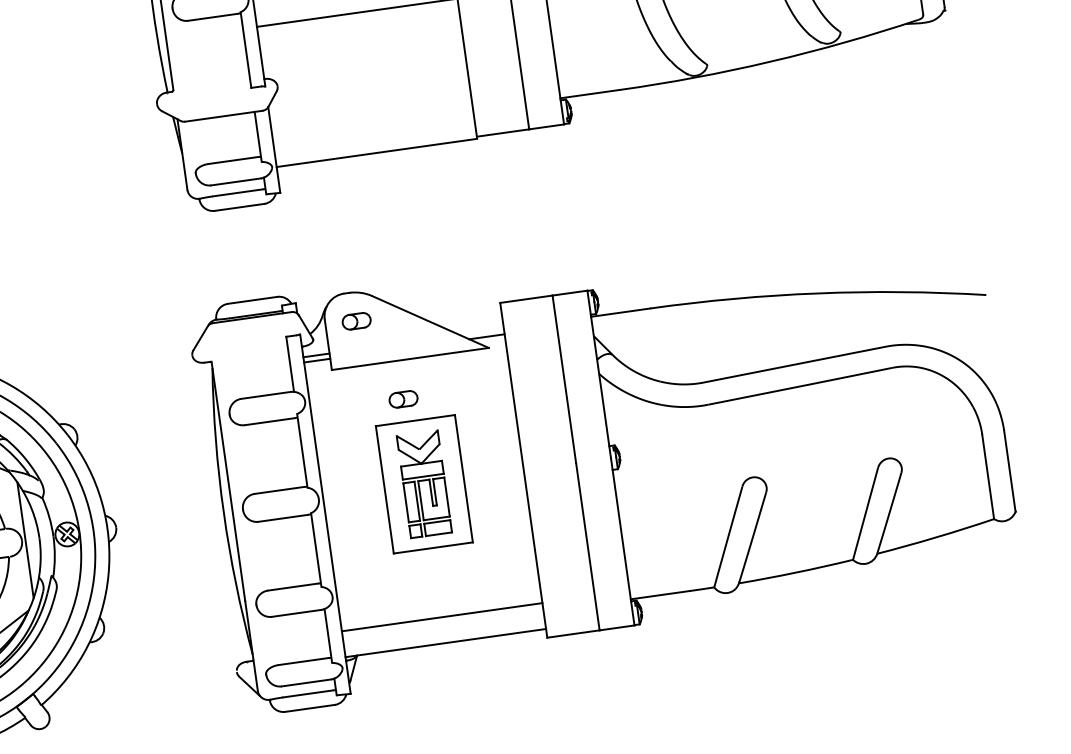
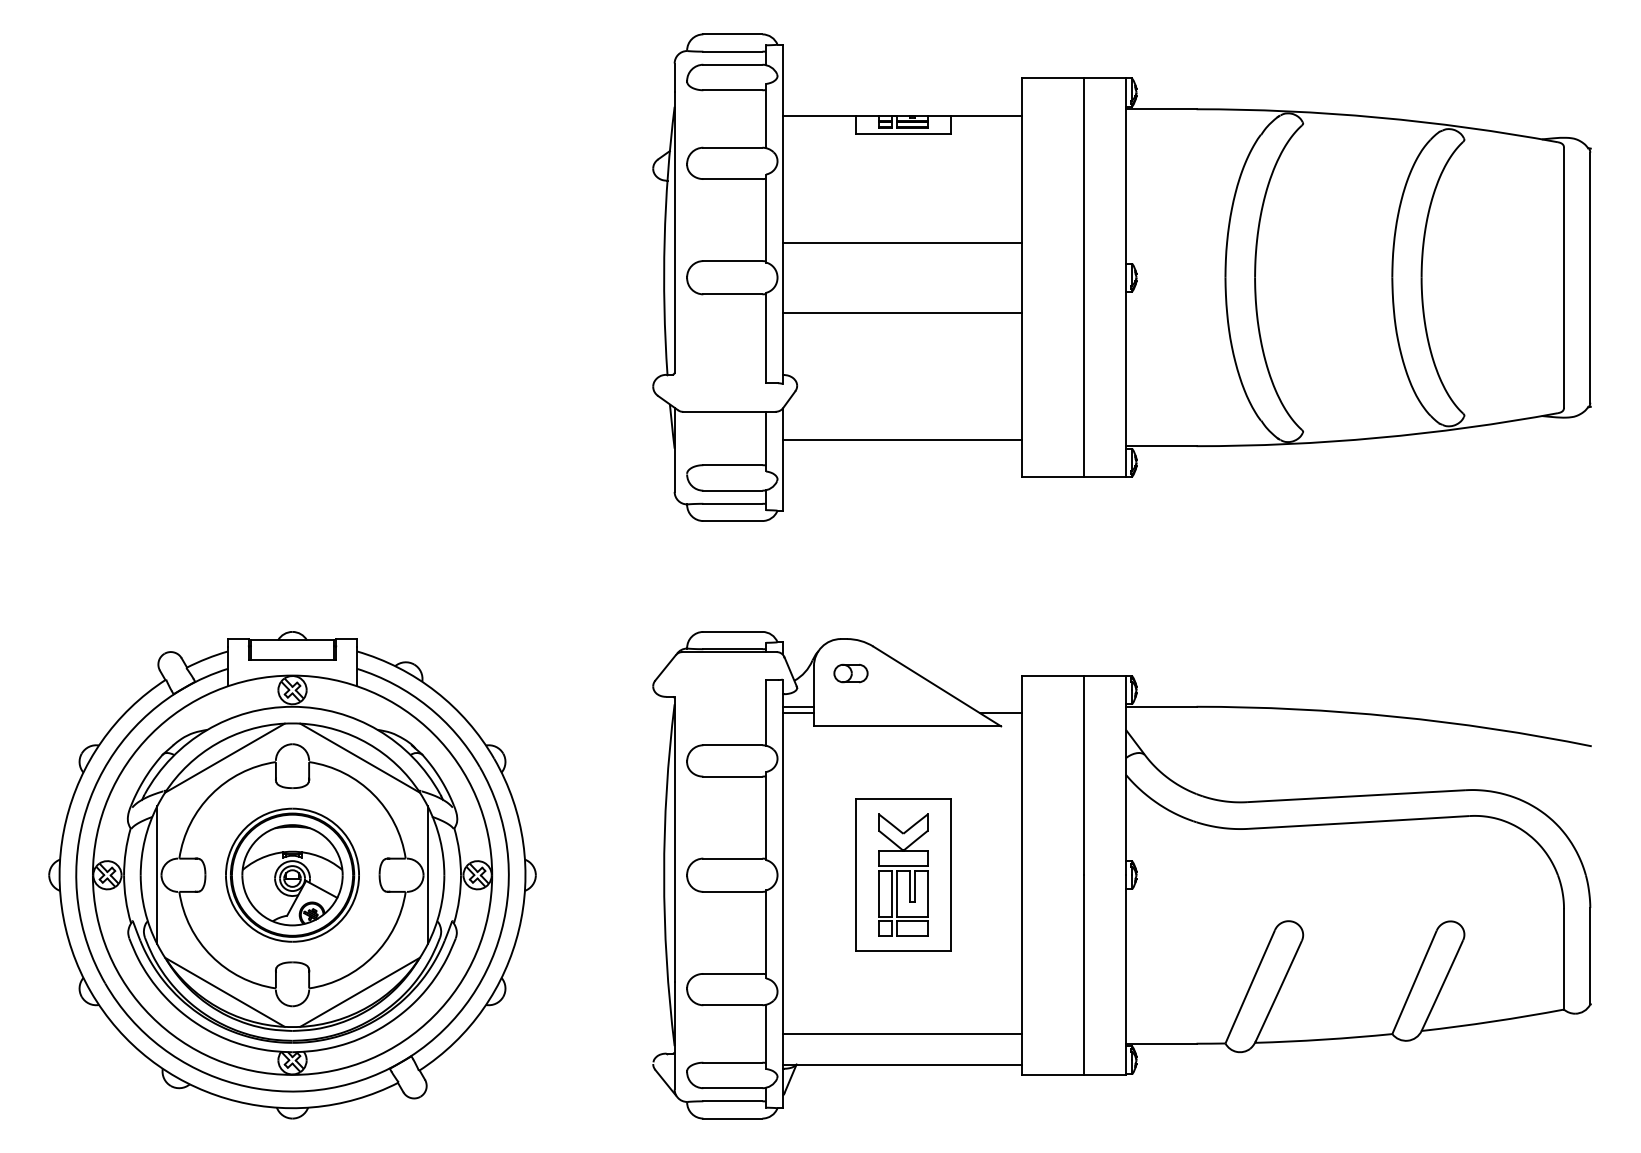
line: (376, 152) -> (901, 439), moved
part: (403, 399) -> (892, 772), removed

